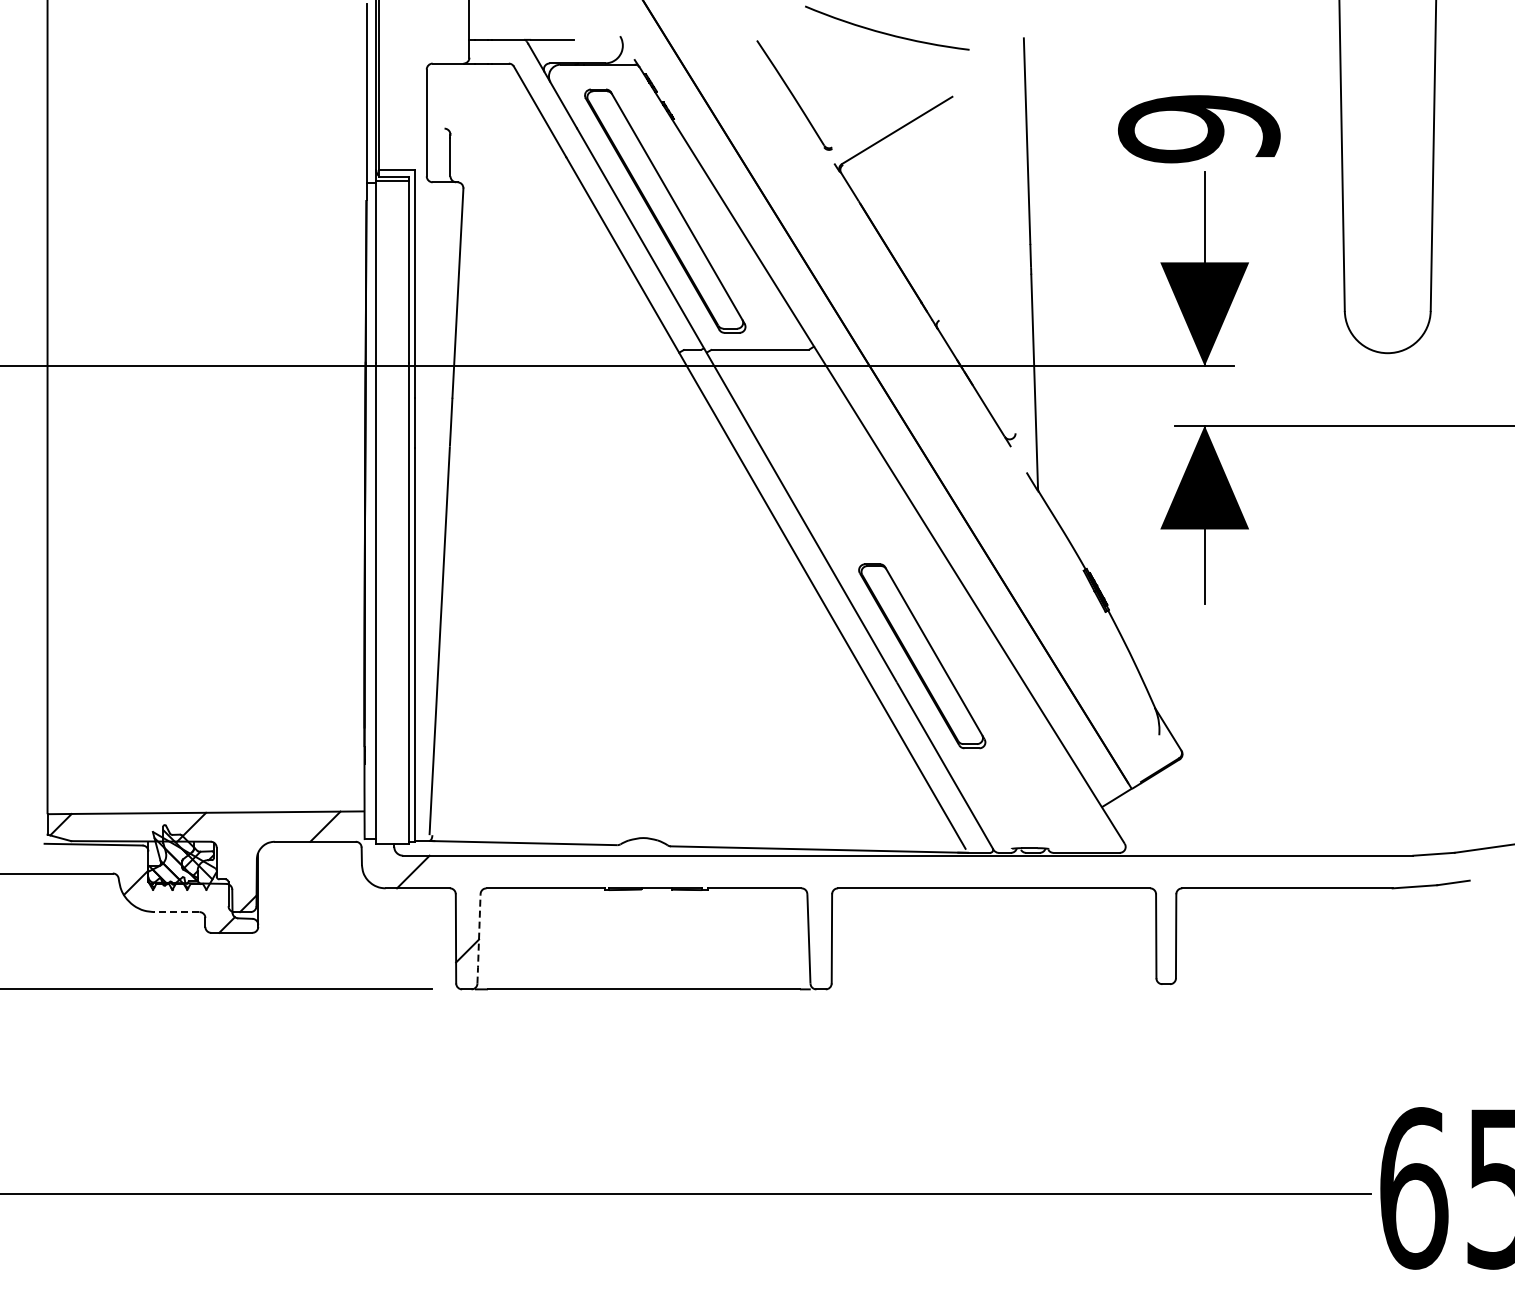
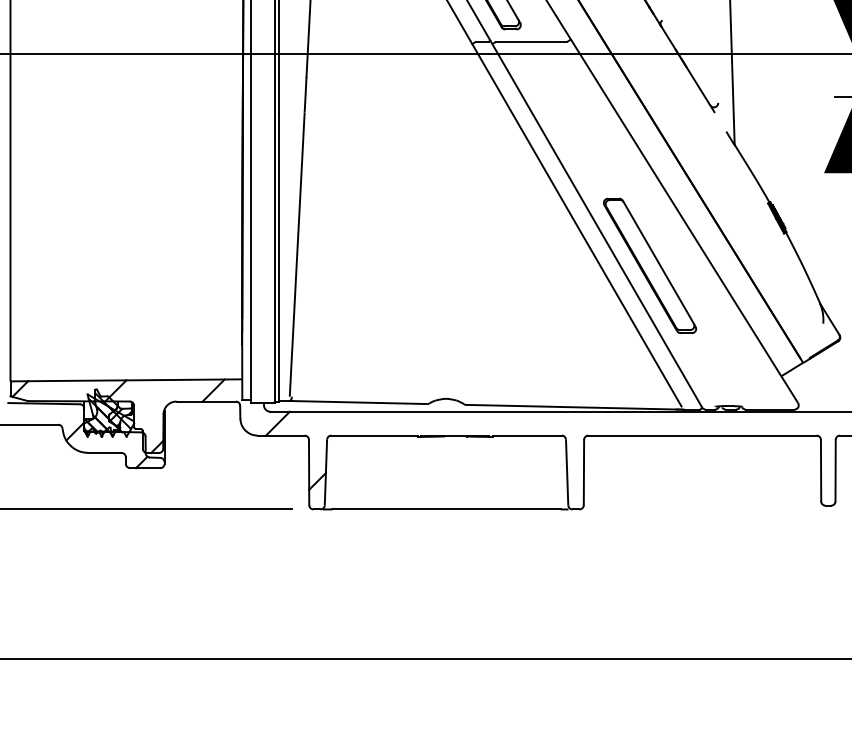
line: (176, 912) -> (104, 453), dashed -> solid
line: (479, 938) -> (326, 472), dashed -> solid

